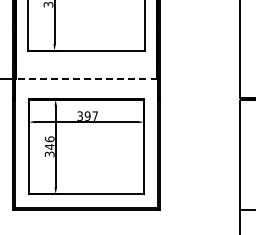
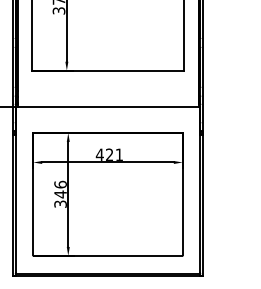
line: (85, 79) -> (106, 107), dashed -> solid
text: (87, 115) -> (109, 153), 397 -> 421

